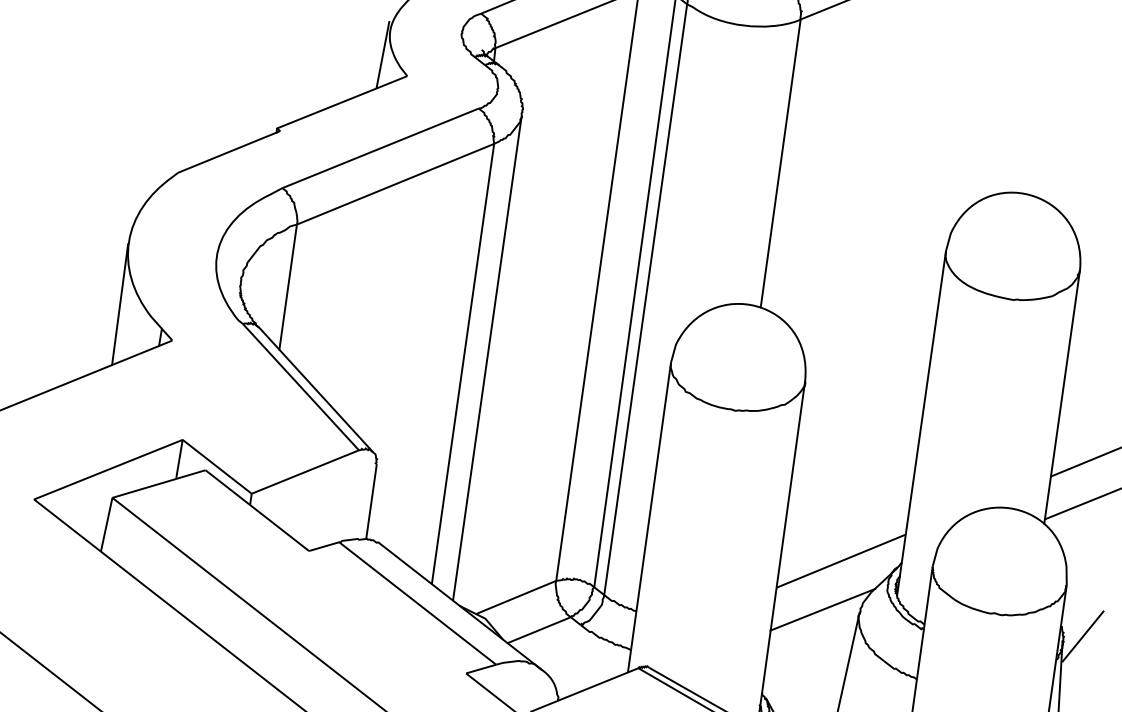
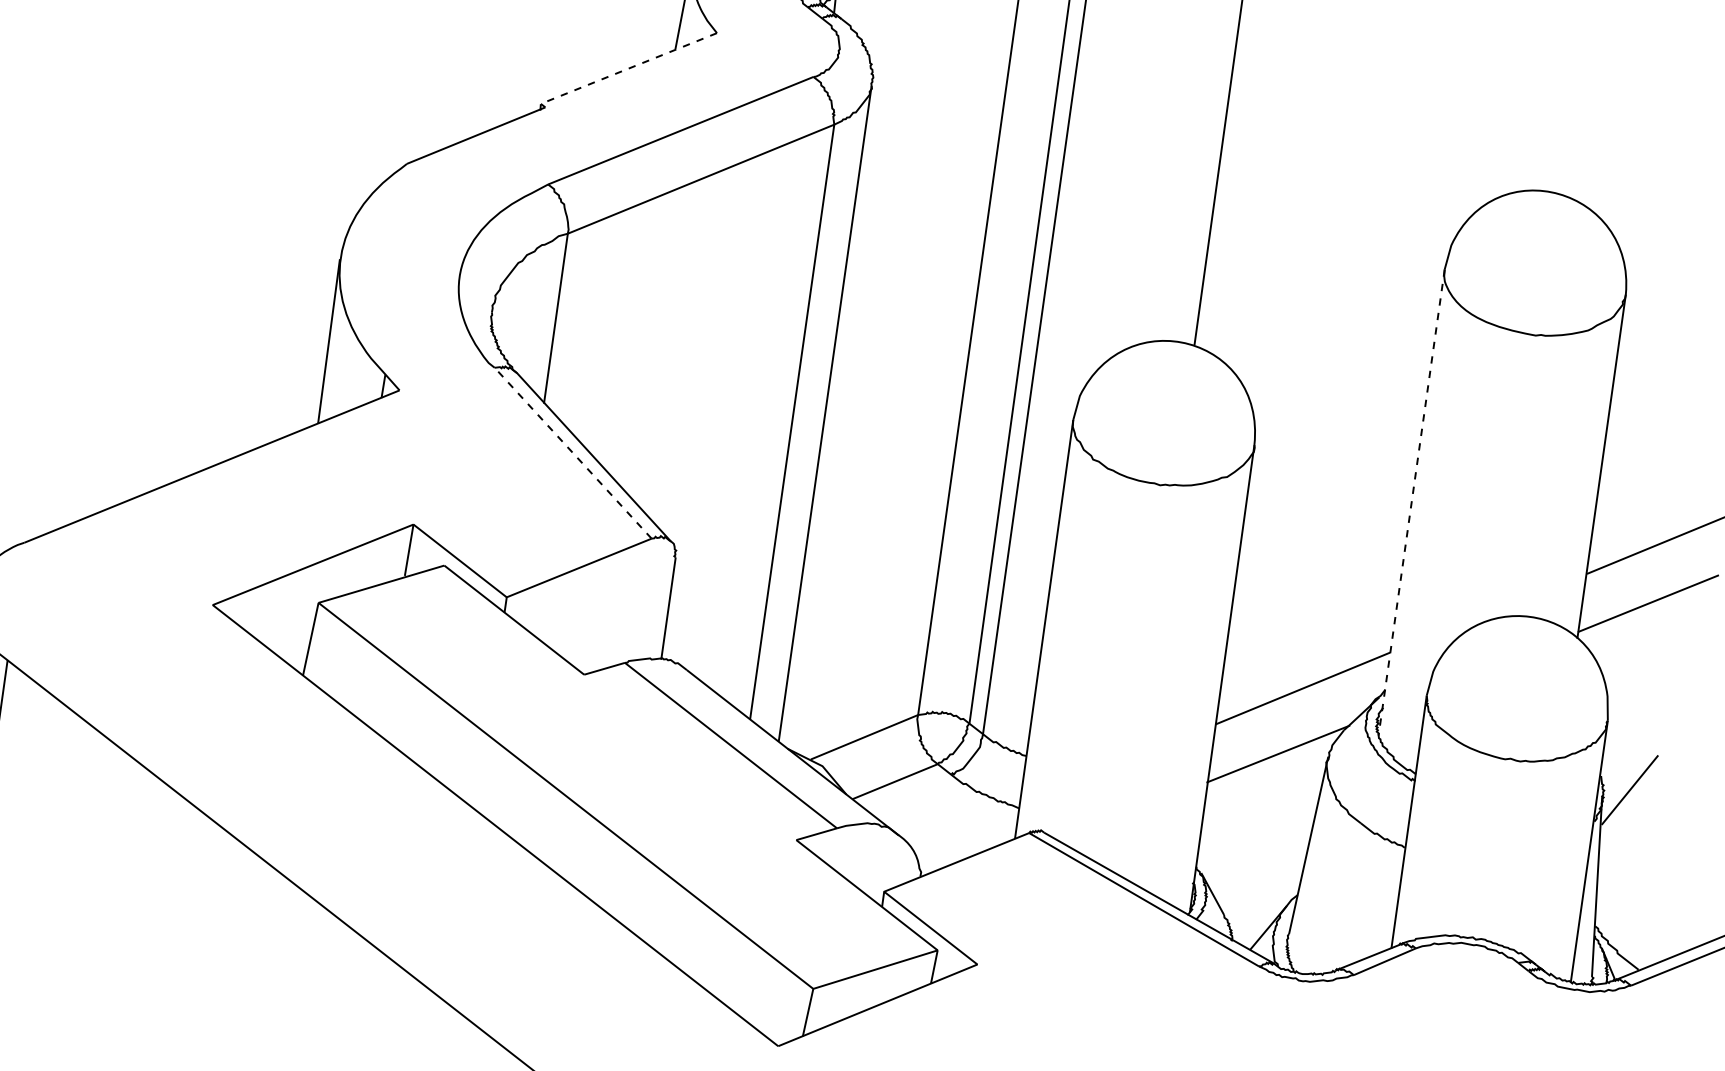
line: (339, 103) -> (625, 70), solid -> dashed
line: (300, 386) -> (572, 452), solid -> dashed
line: (921, 424) -> (1411, 503), solid -> dashed

